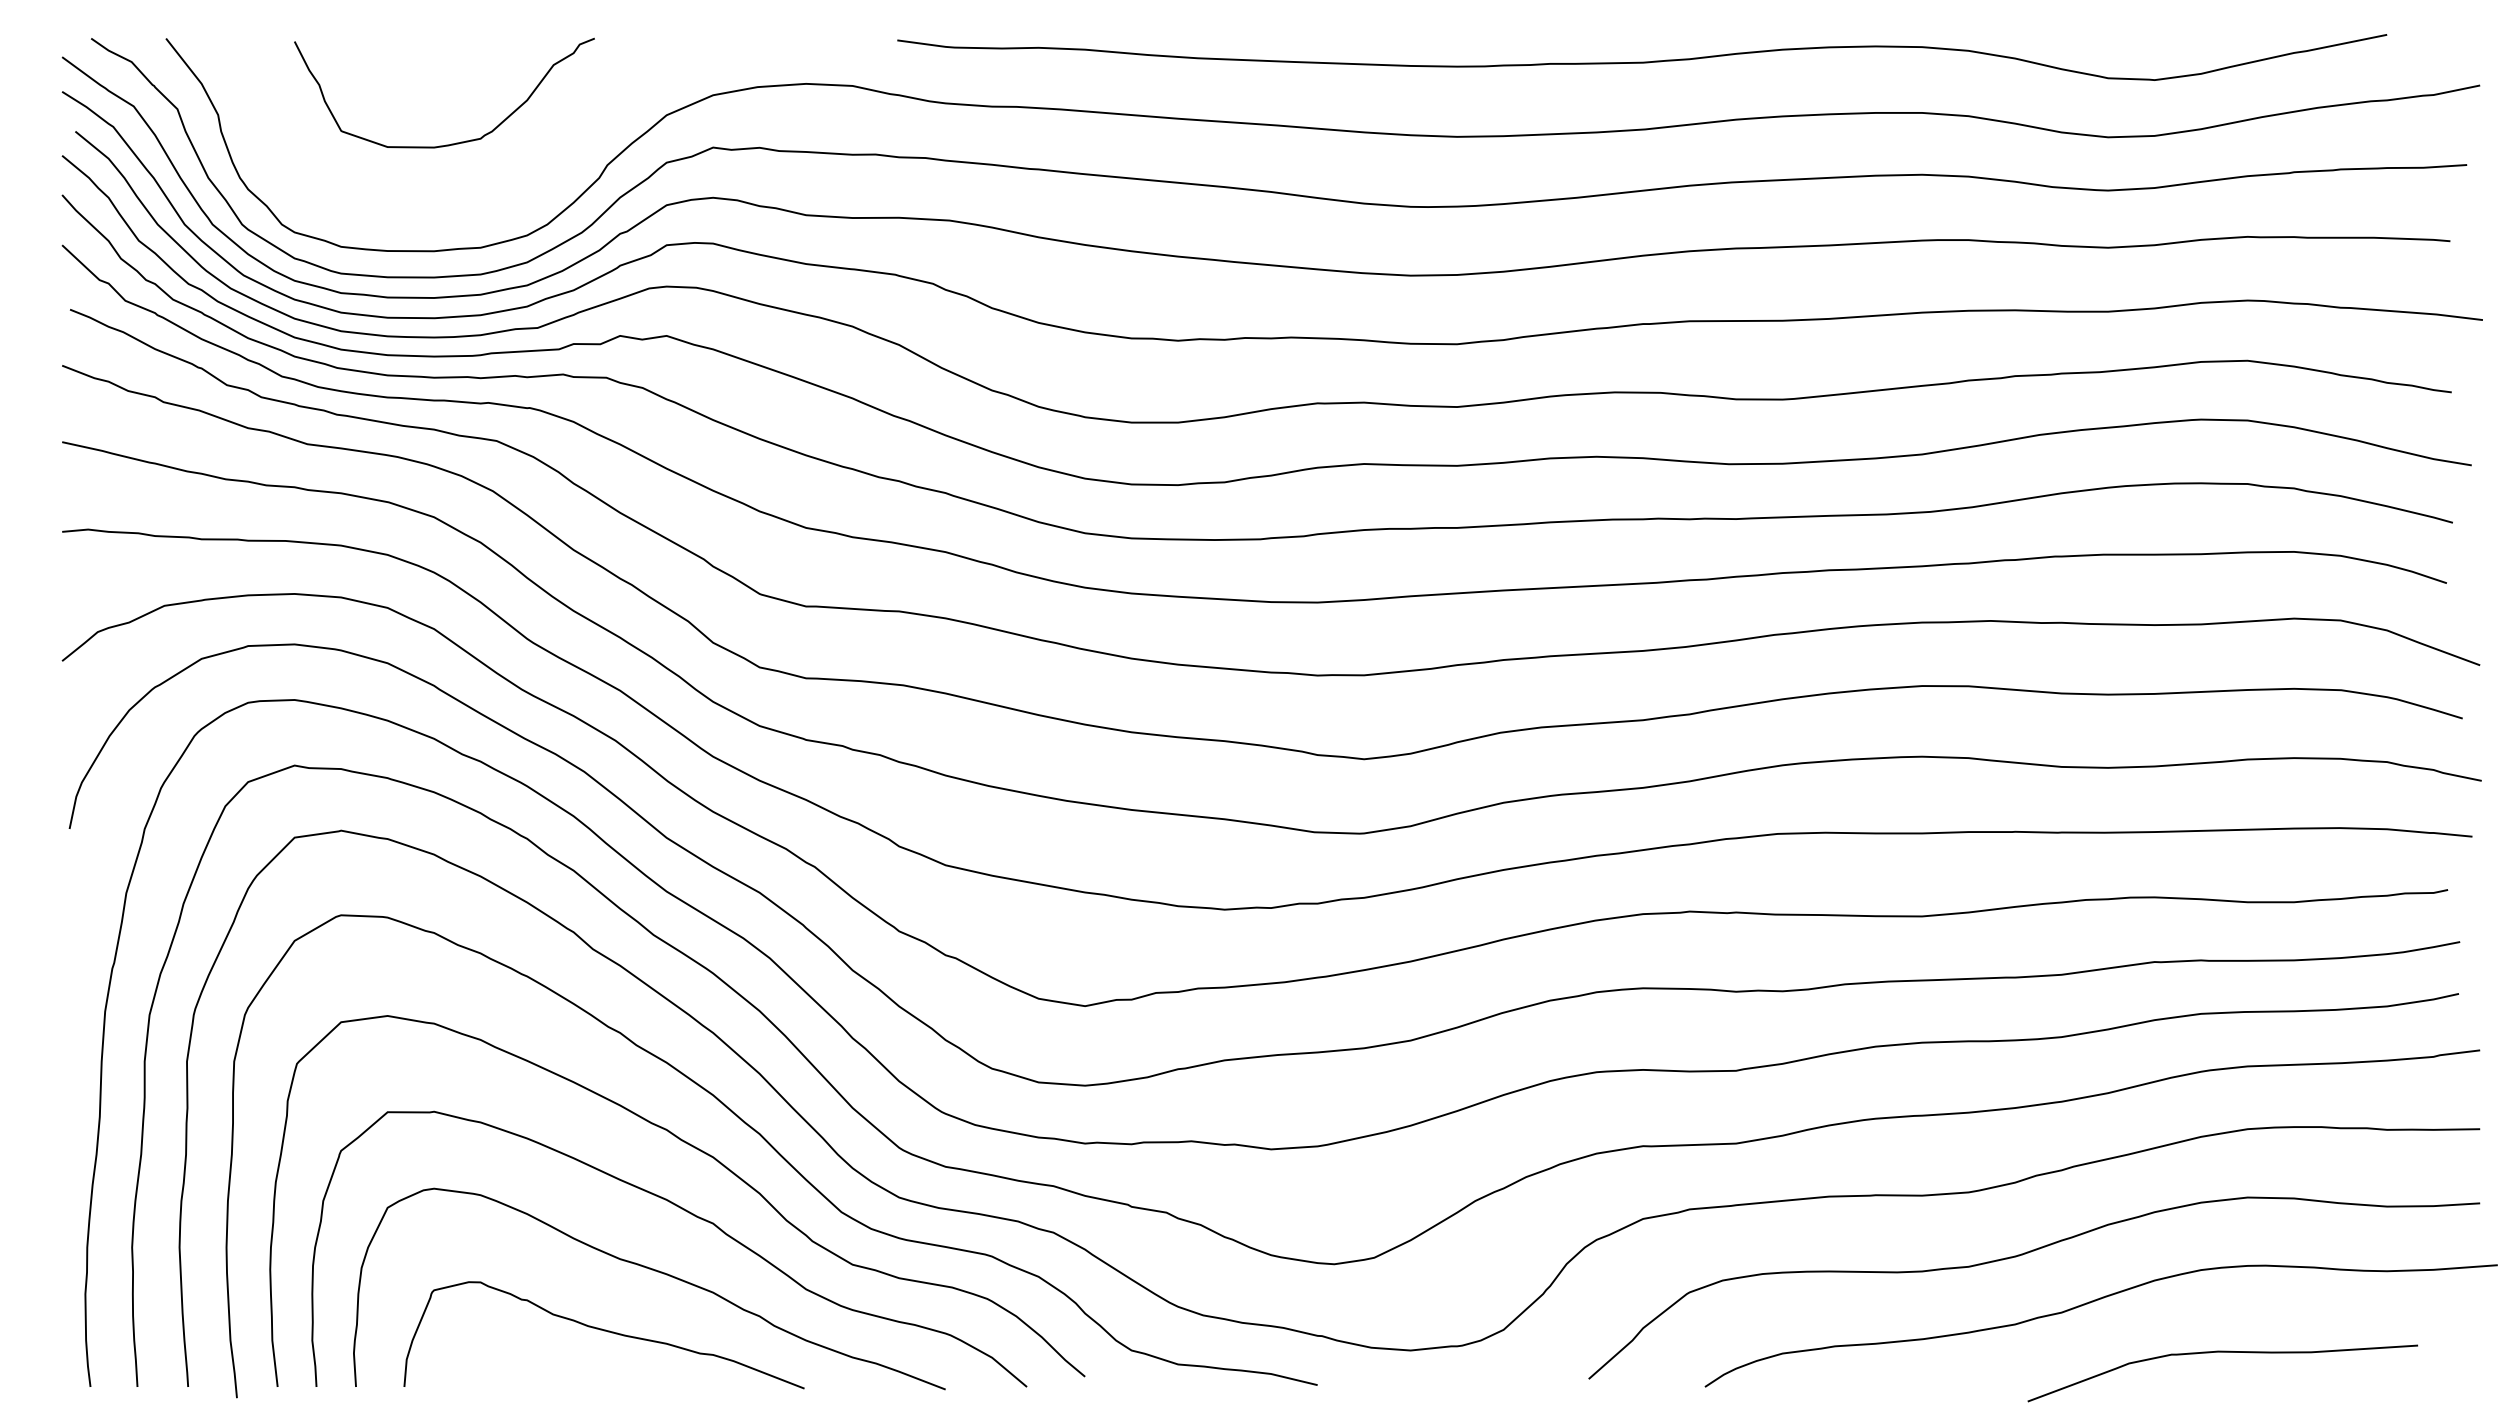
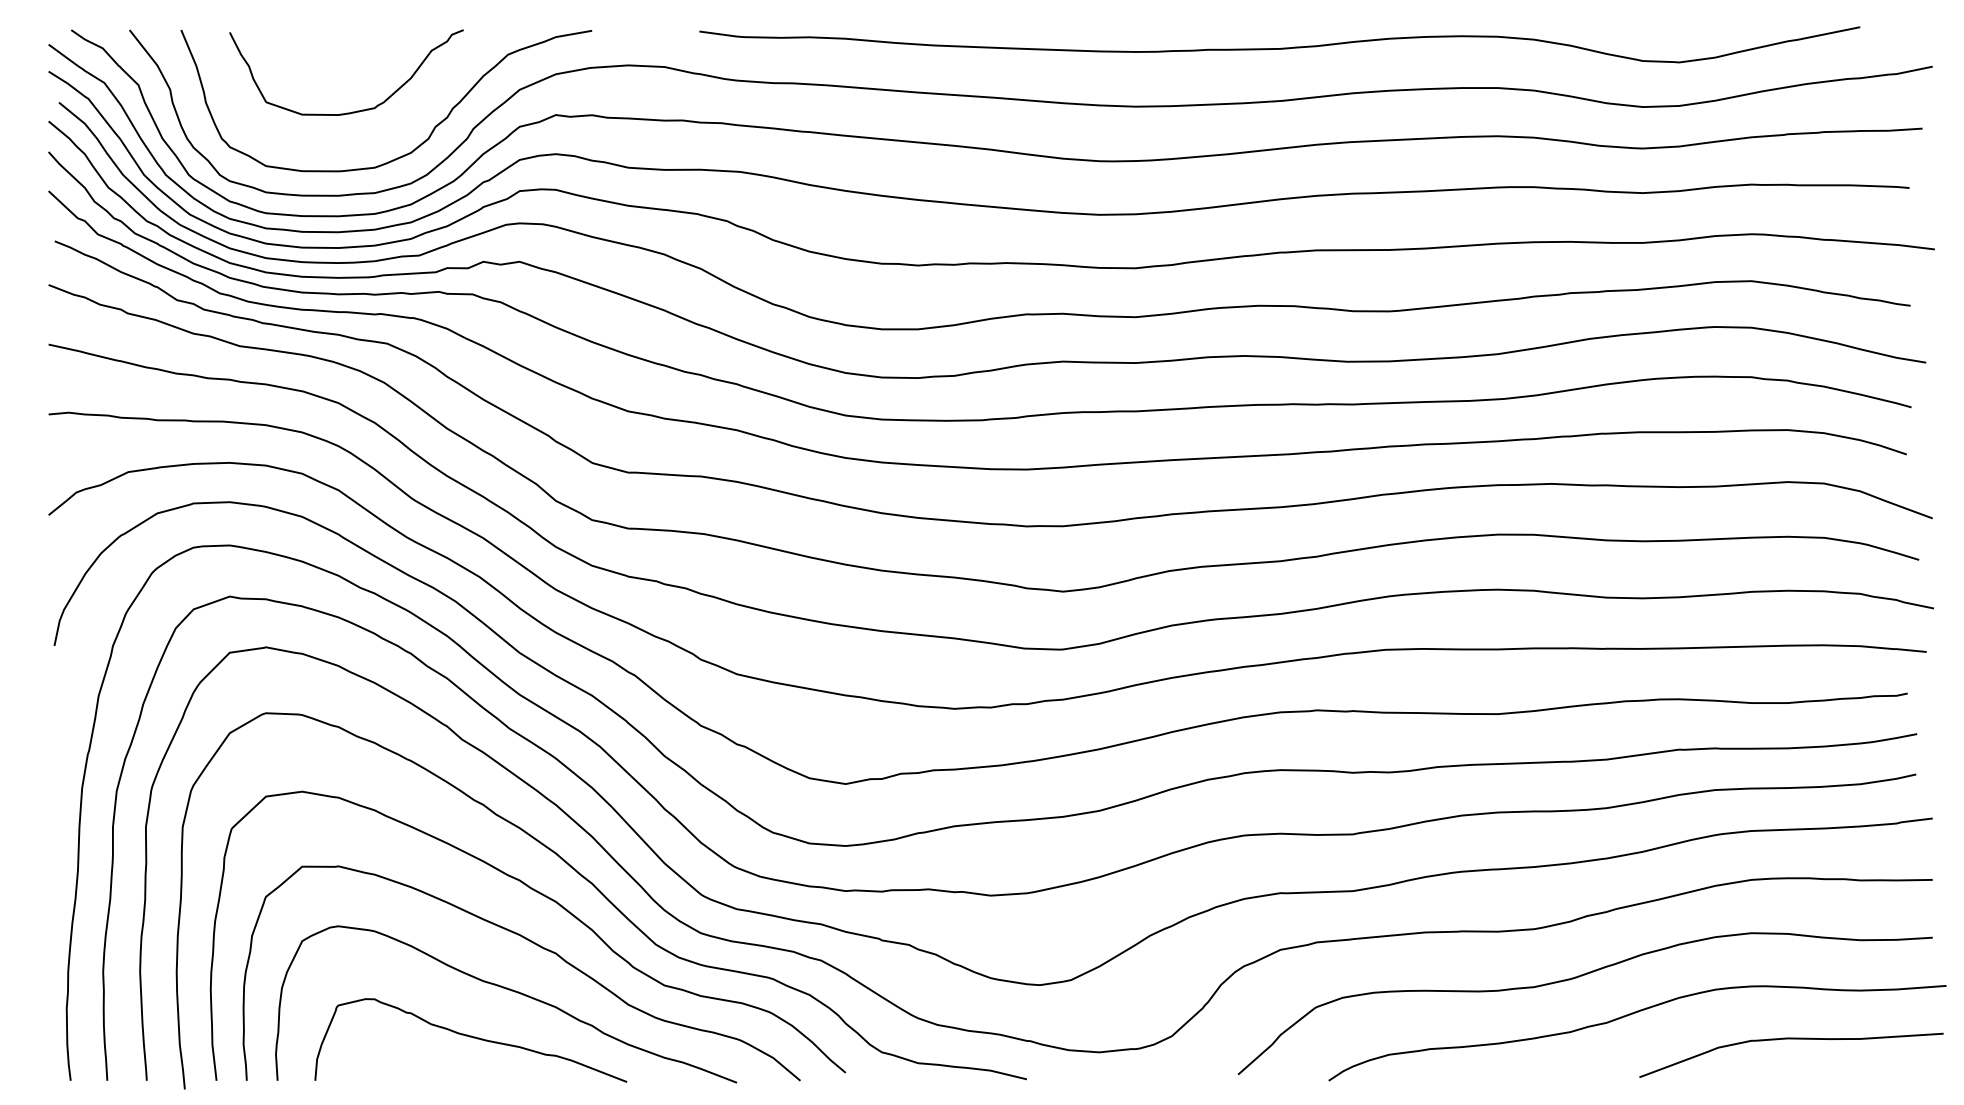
curve: (554, 167) -> (432, 130), added
curve: (2222, 1352) -> (1791, 1039), moved

